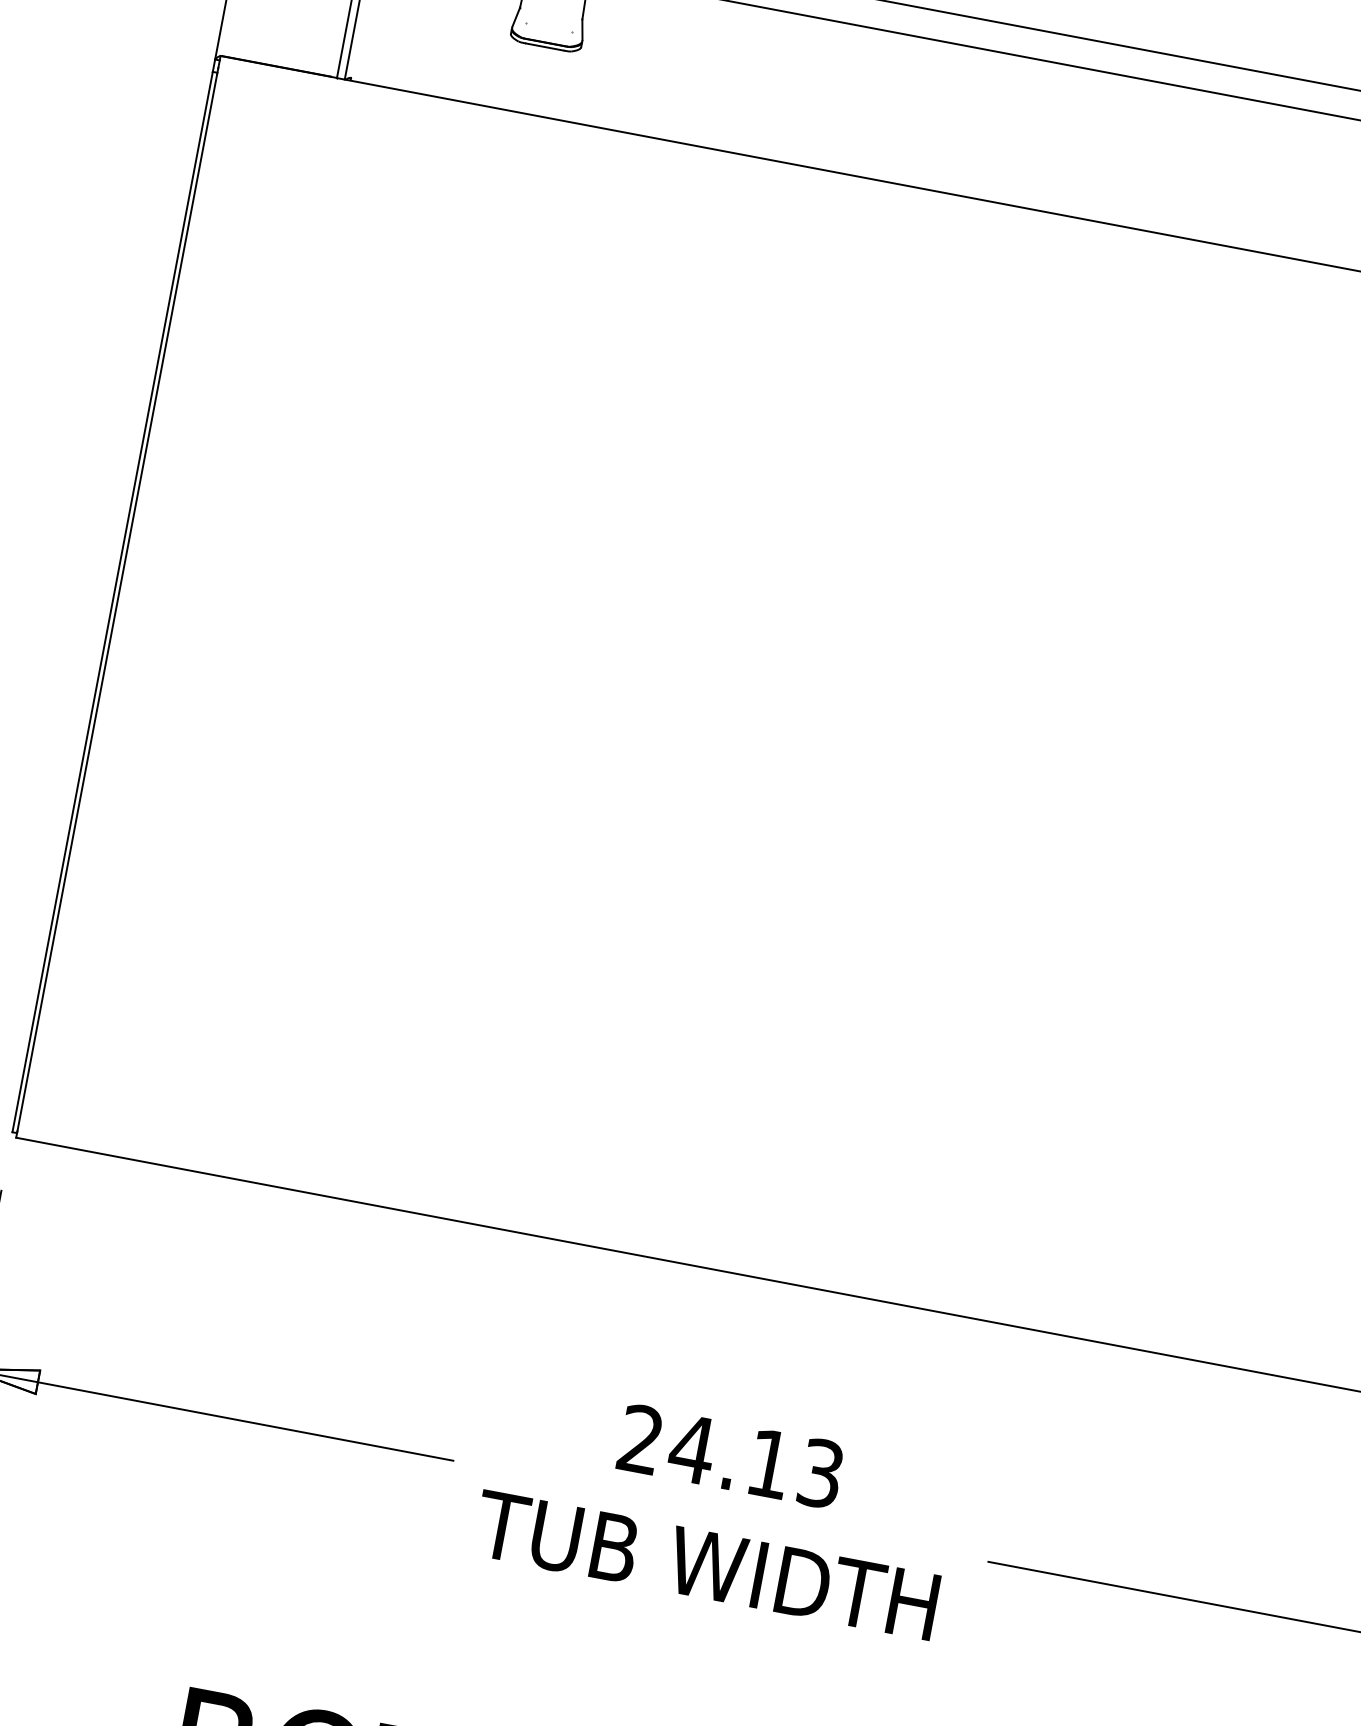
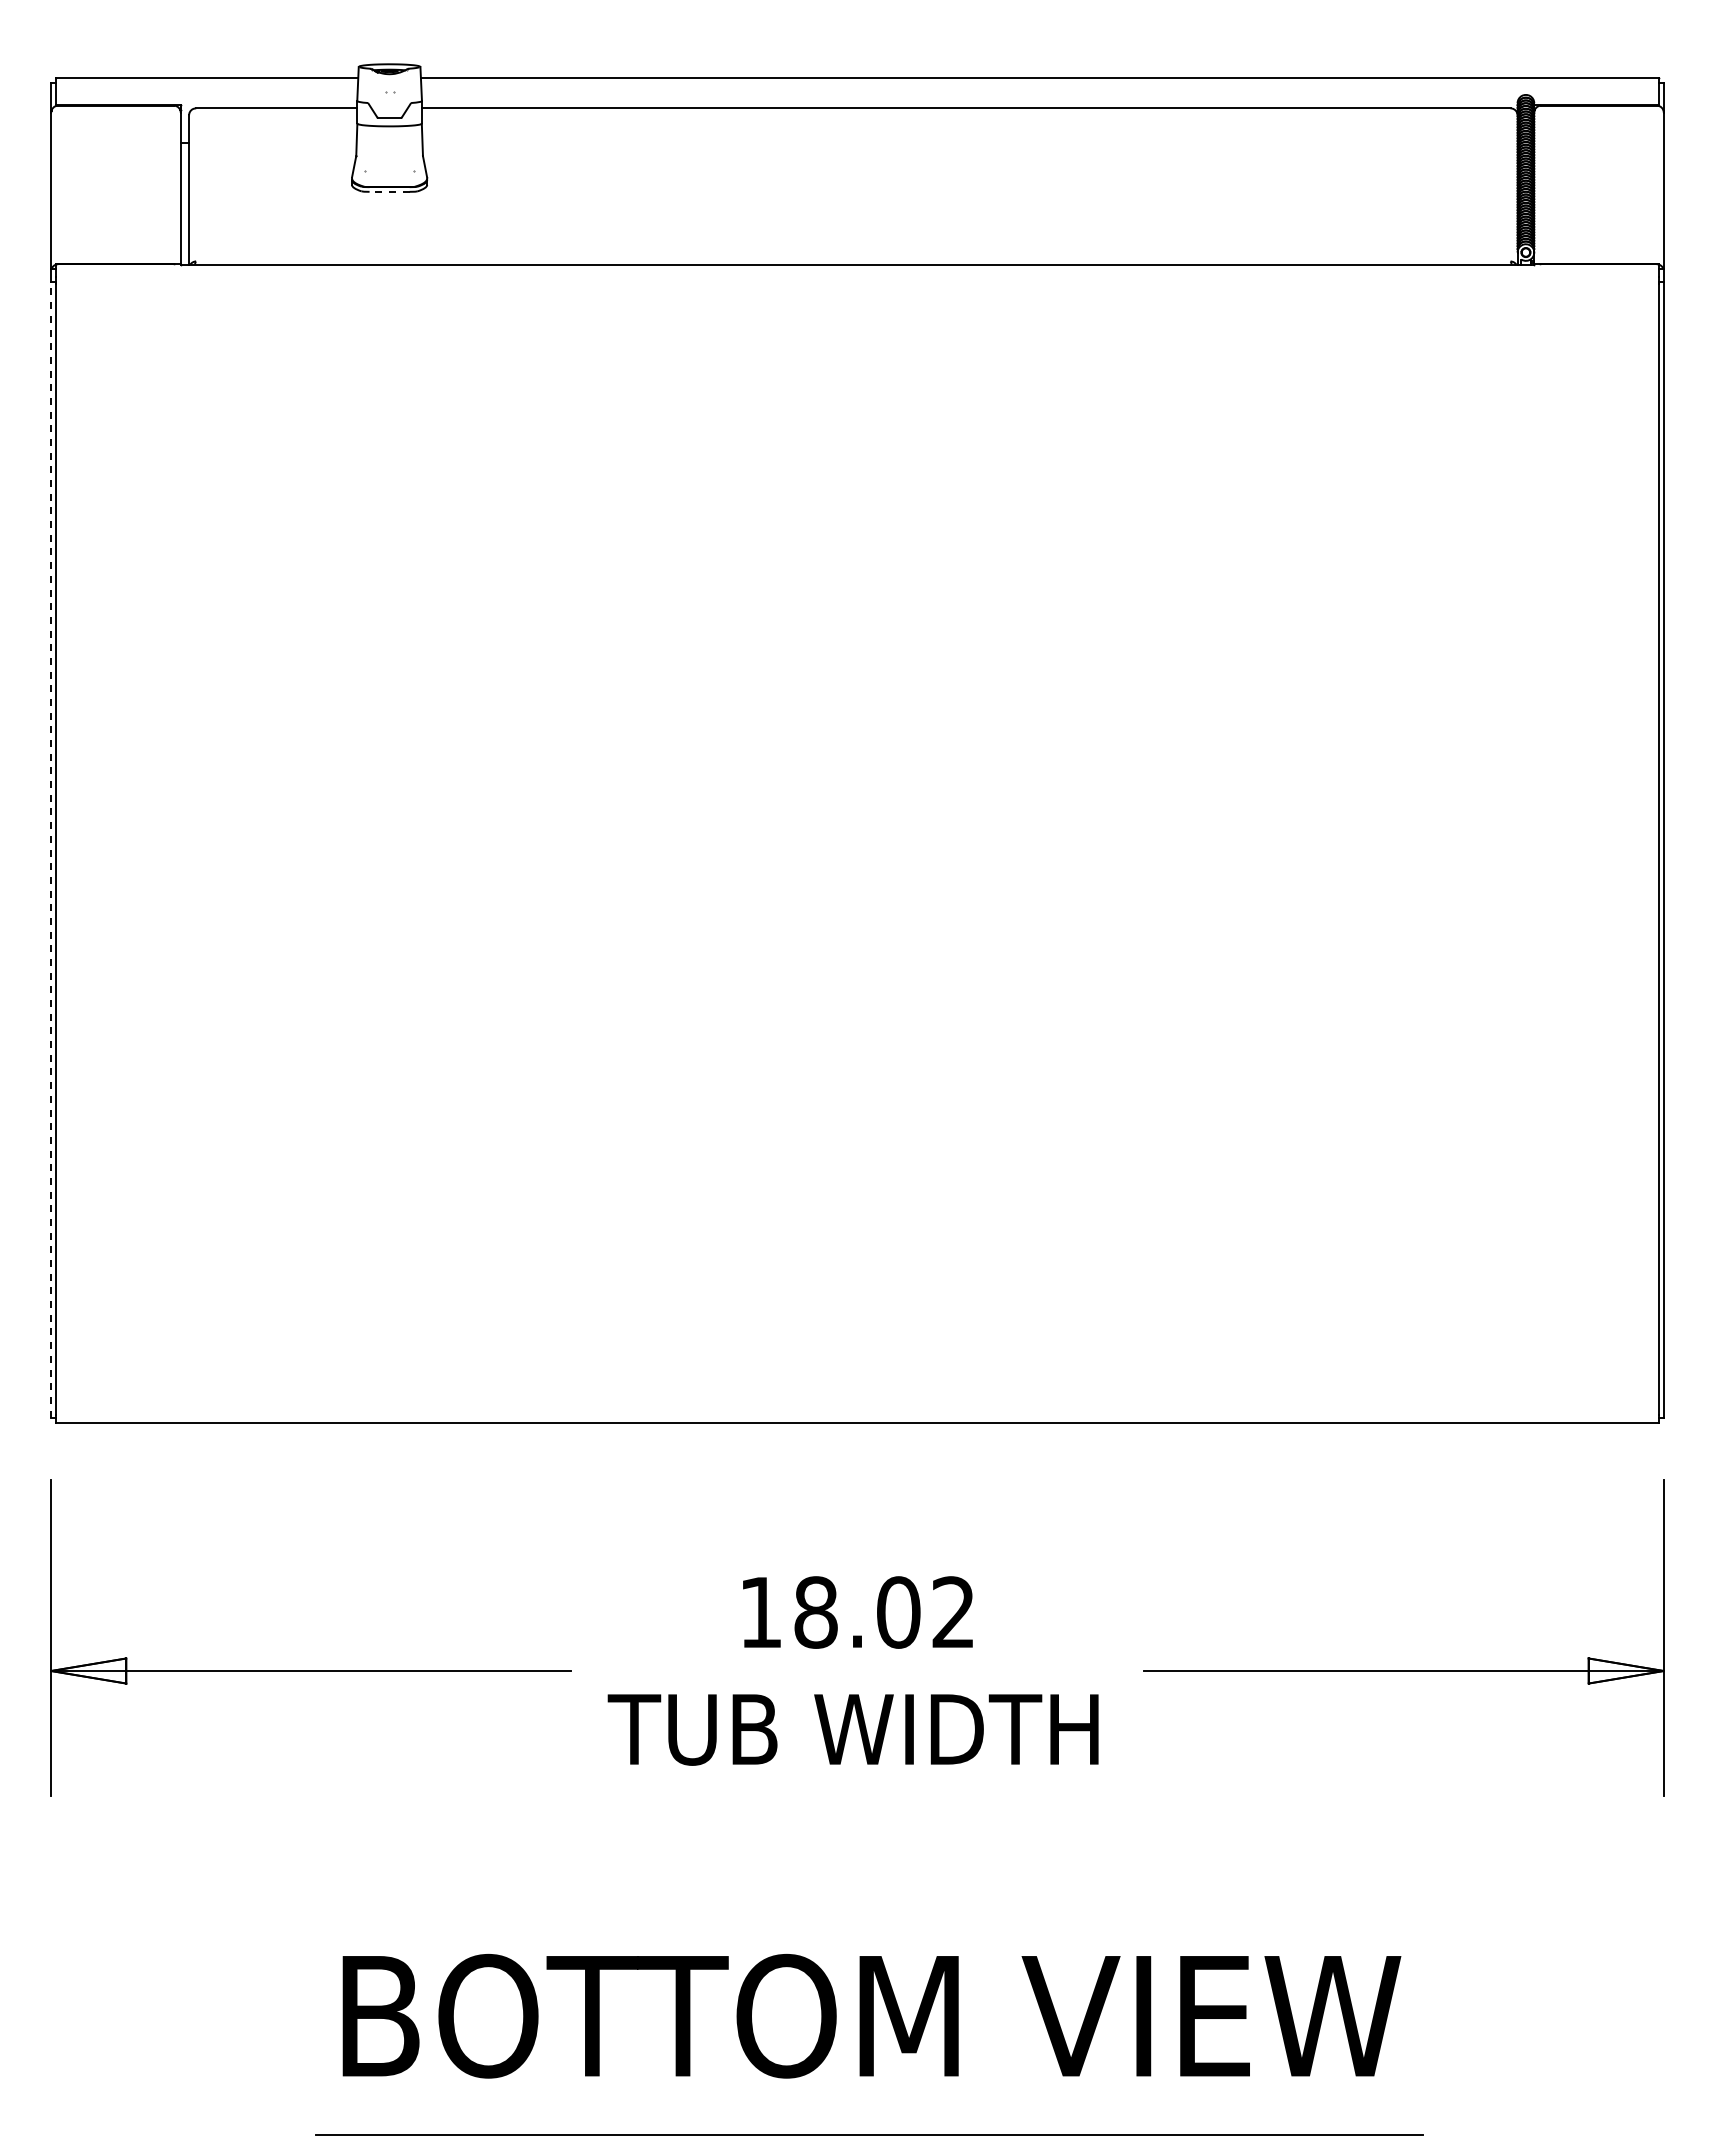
line: (544, 46) -> (389, 191), solid -> dashed
line: (112, 601) -> (51, 849), solid -> dashed
text: (731, 1456) -> (857, 1612), 24.13 -> 18.02

